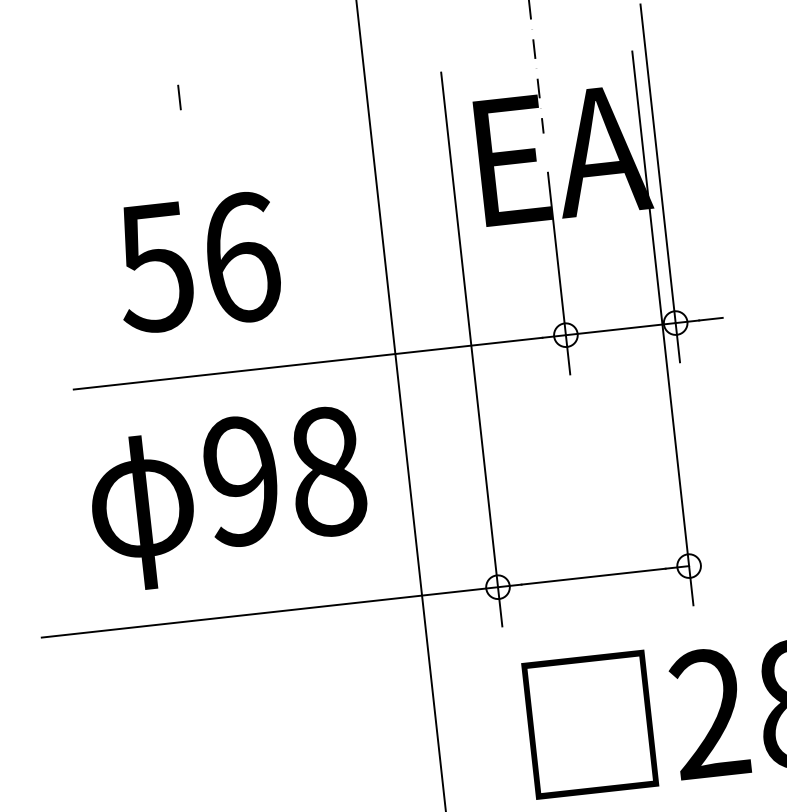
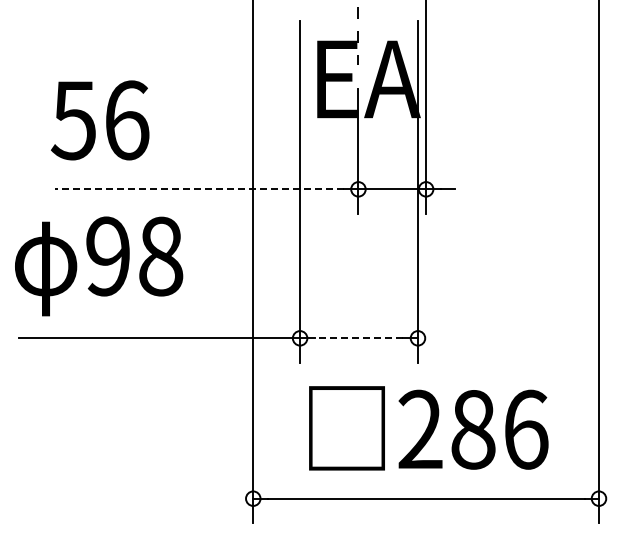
line: (178, 97) -> (138, 18), removed
text: (198, 262) -> (100, 120), moved
line: (308, 363) -> (199, 189), solid -> dashed
text: (229, 498) -> (99, 266), moved
line: (592, 577) -> (358, 338), solid -> dashed

